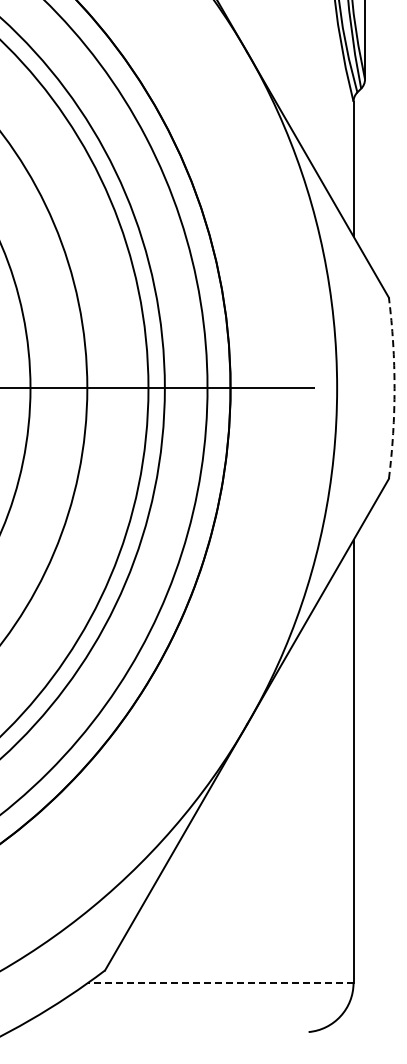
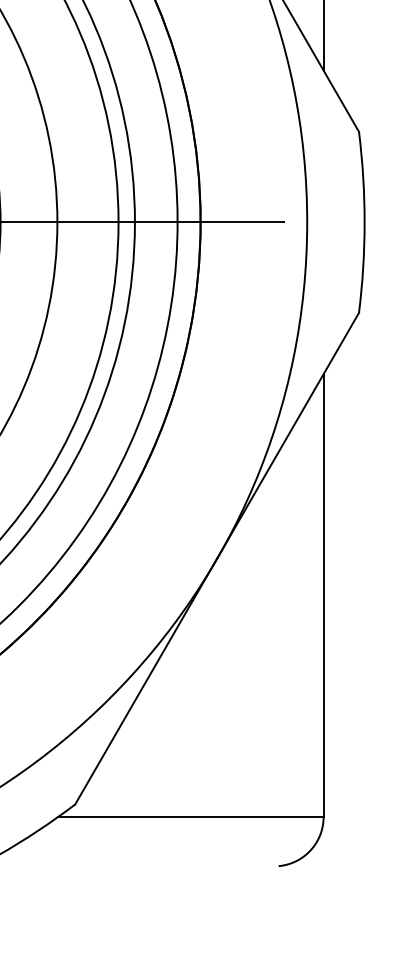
arc: (394, 388) -> (364, 222), dashed -> solid
line: (220, 983) -> (190, 817), dashed -> solid

